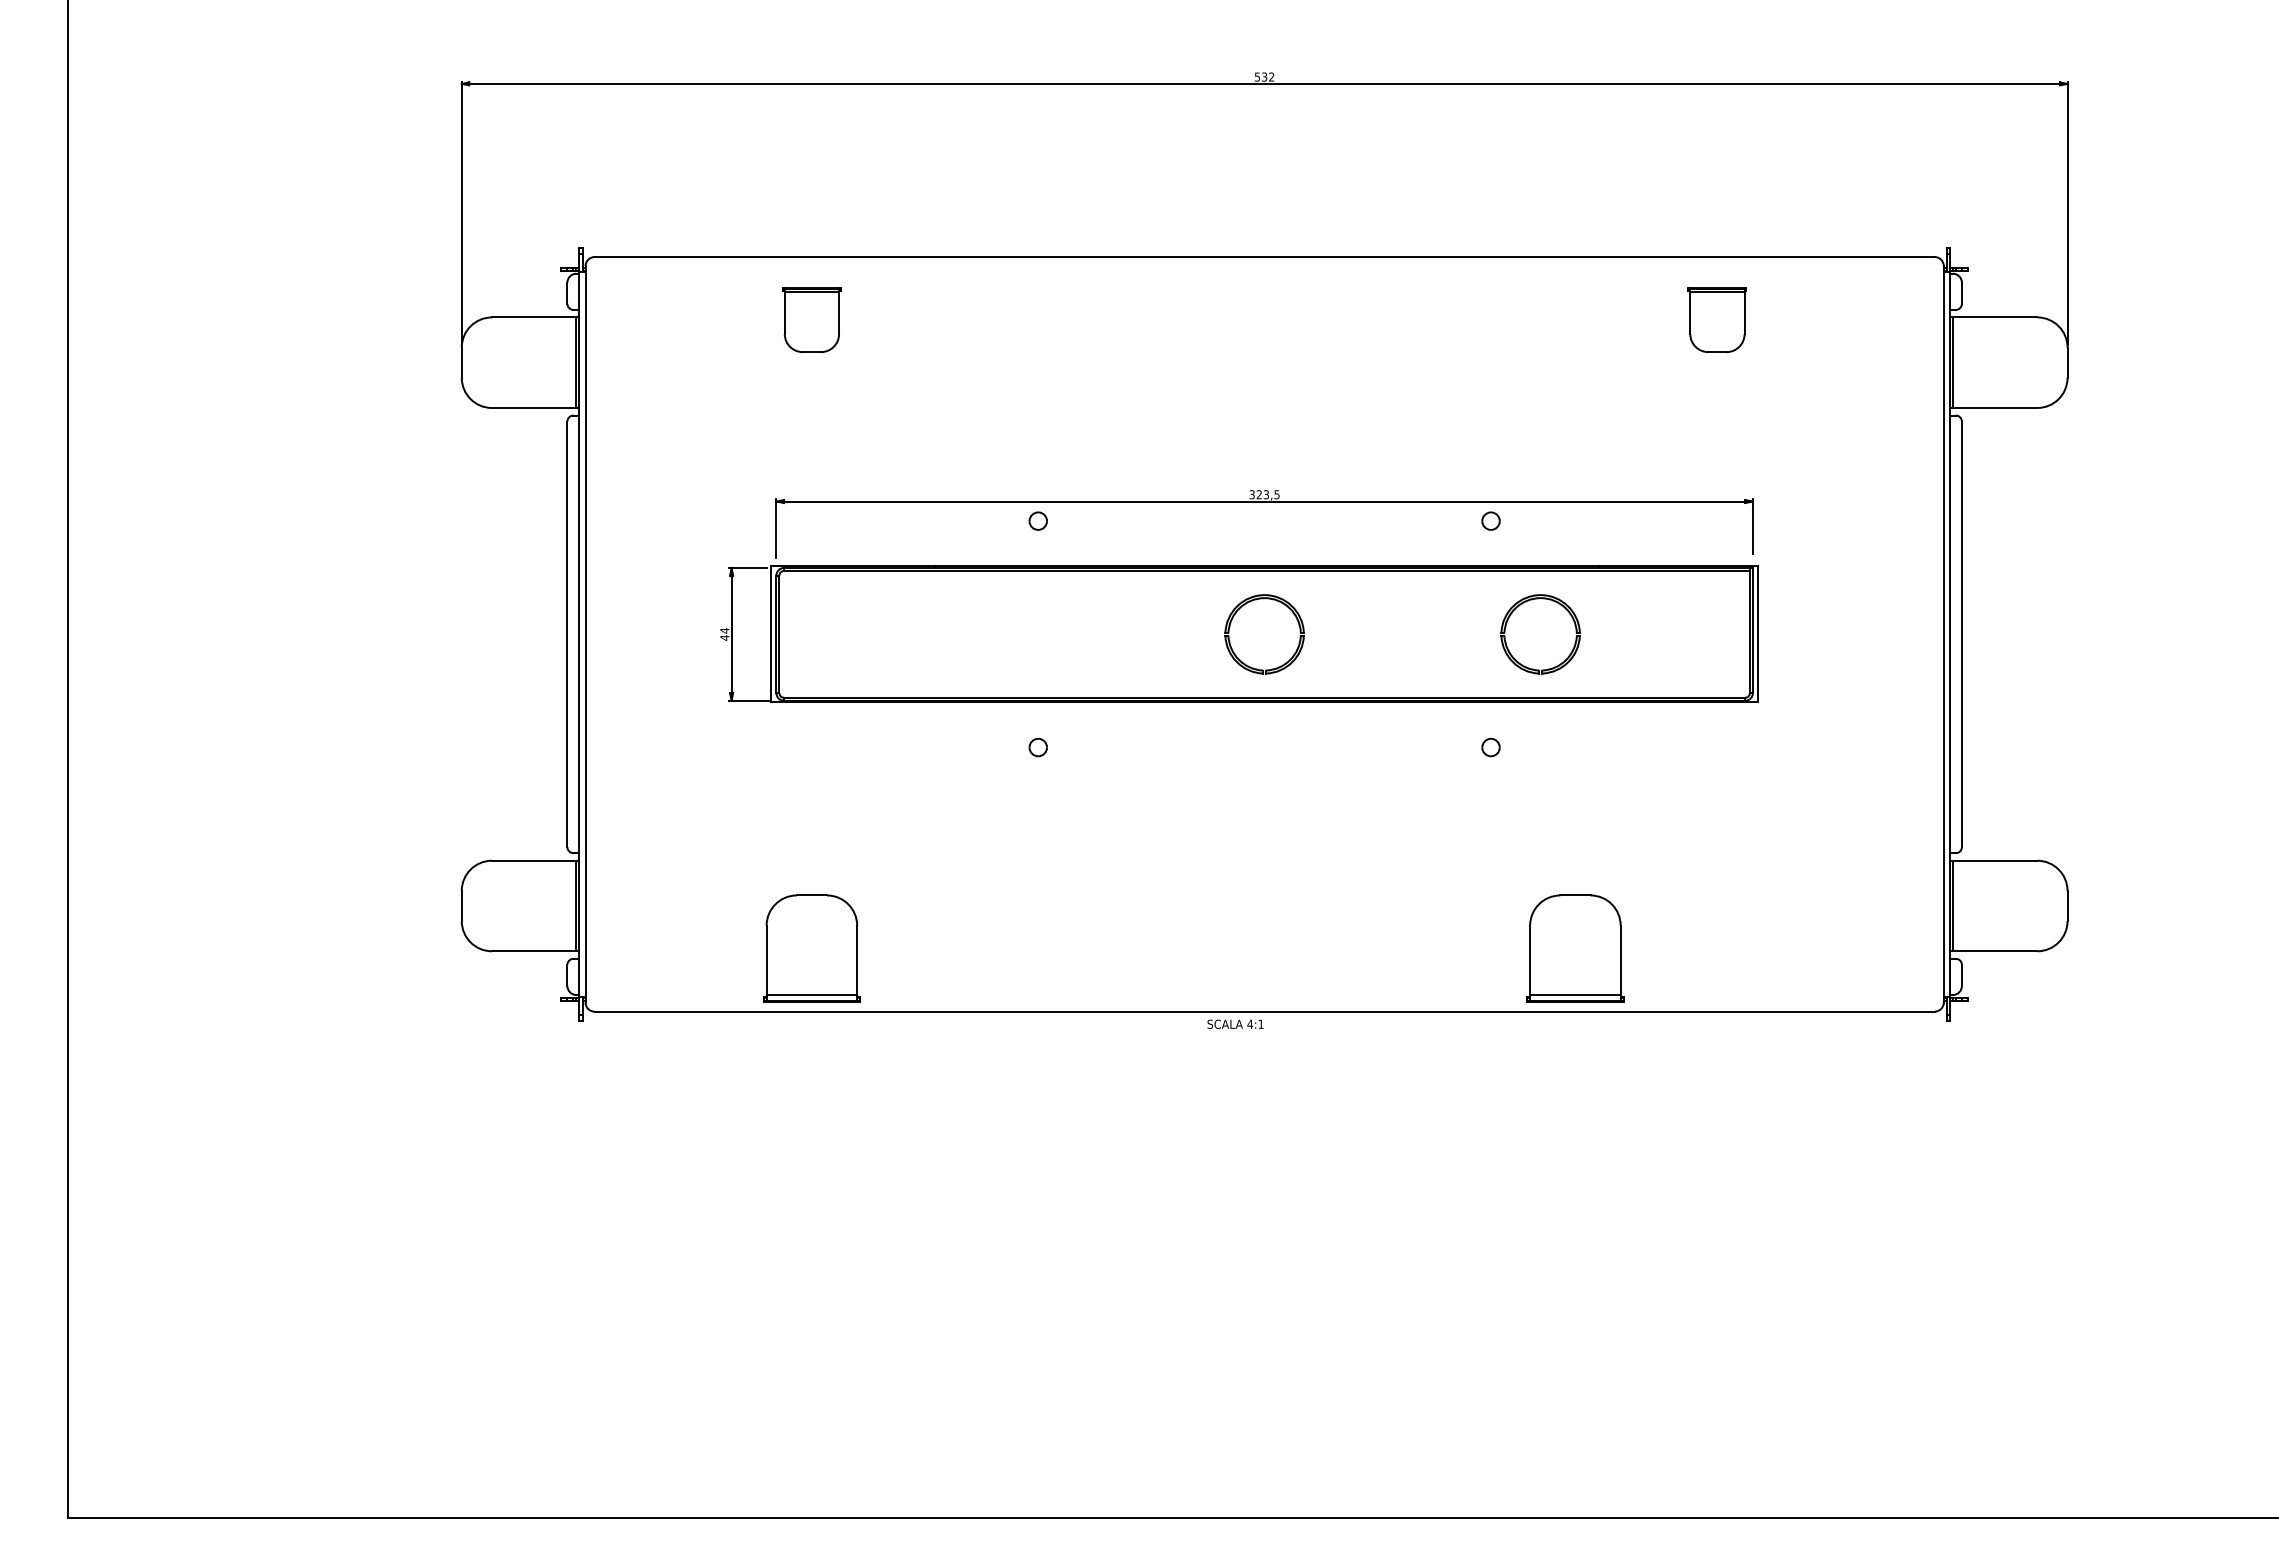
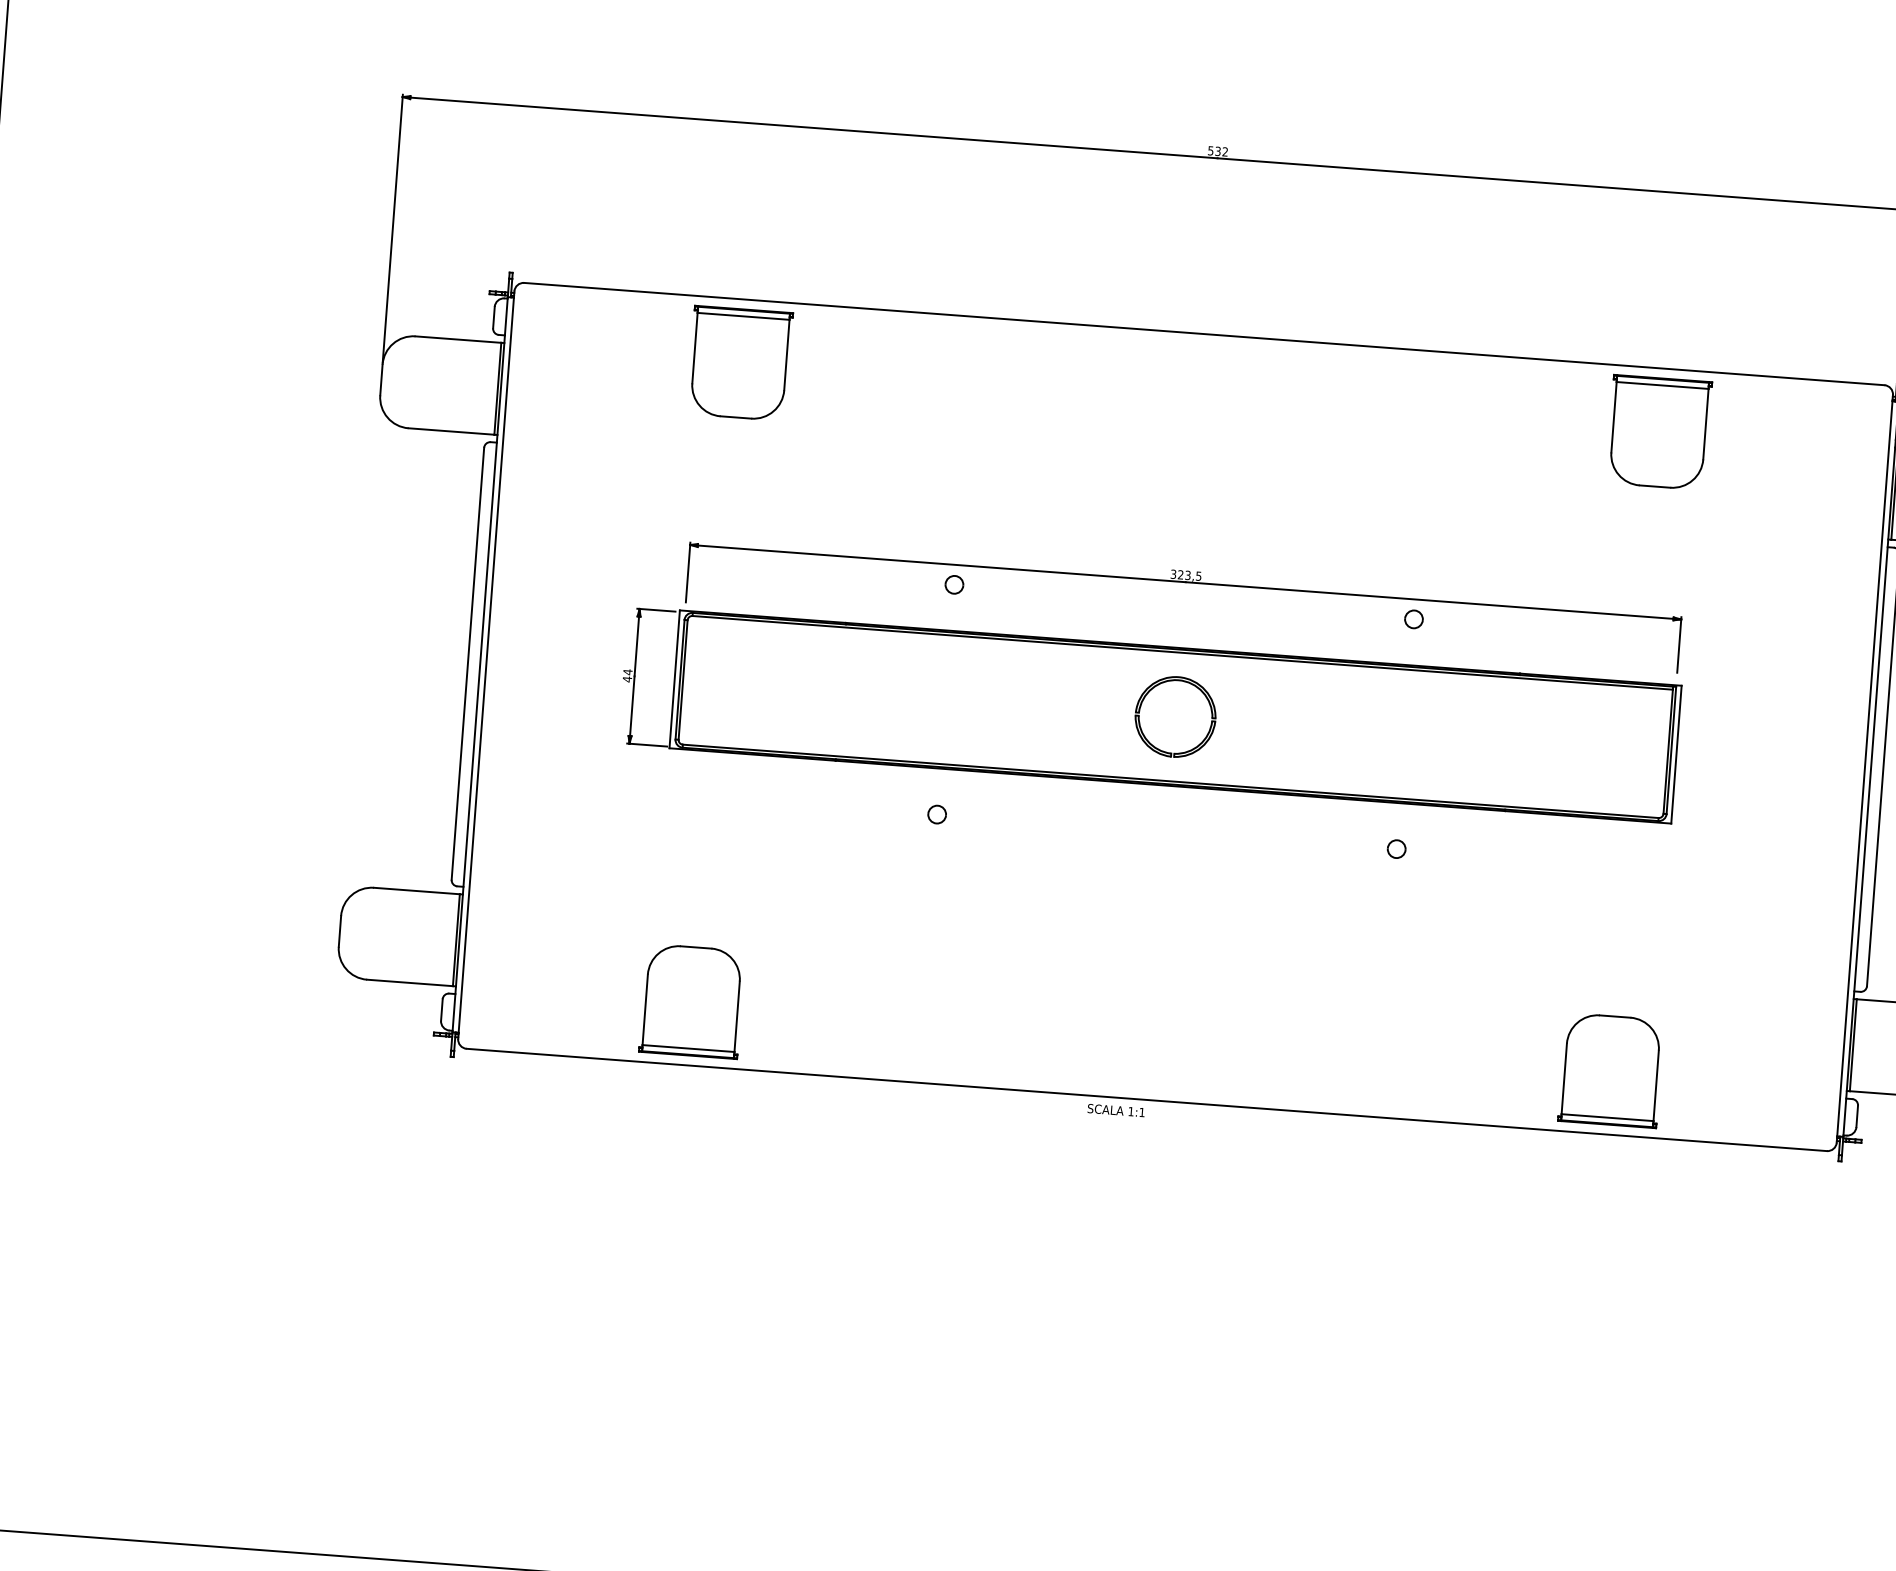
part: (811, 320) -> (739, 363), size x1.67
part: (1717, 320) -> (1659, 433), size x1.67
part: (1515, 658) -> (1428, 760), removed
part: (1575, 948) -> (1611, 1070), moved
text: (1250, 1023) -> (1131, 1110), 4:1 -> 1:1

